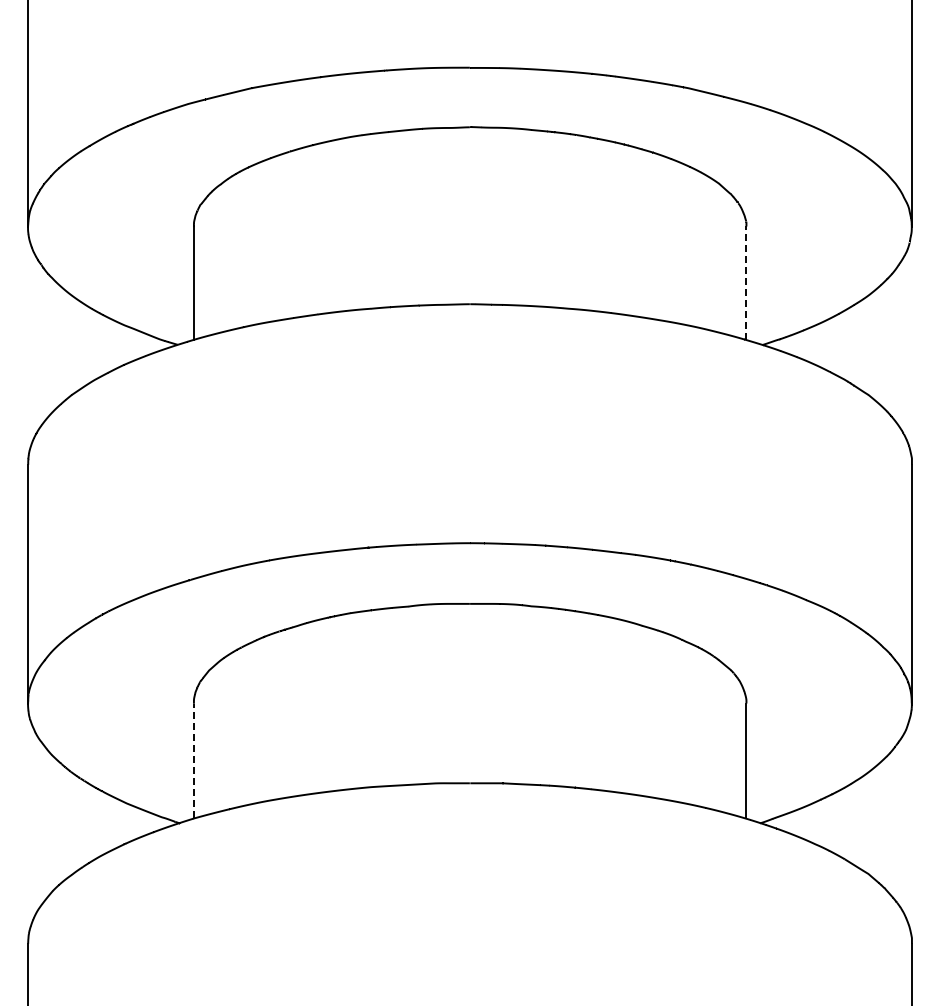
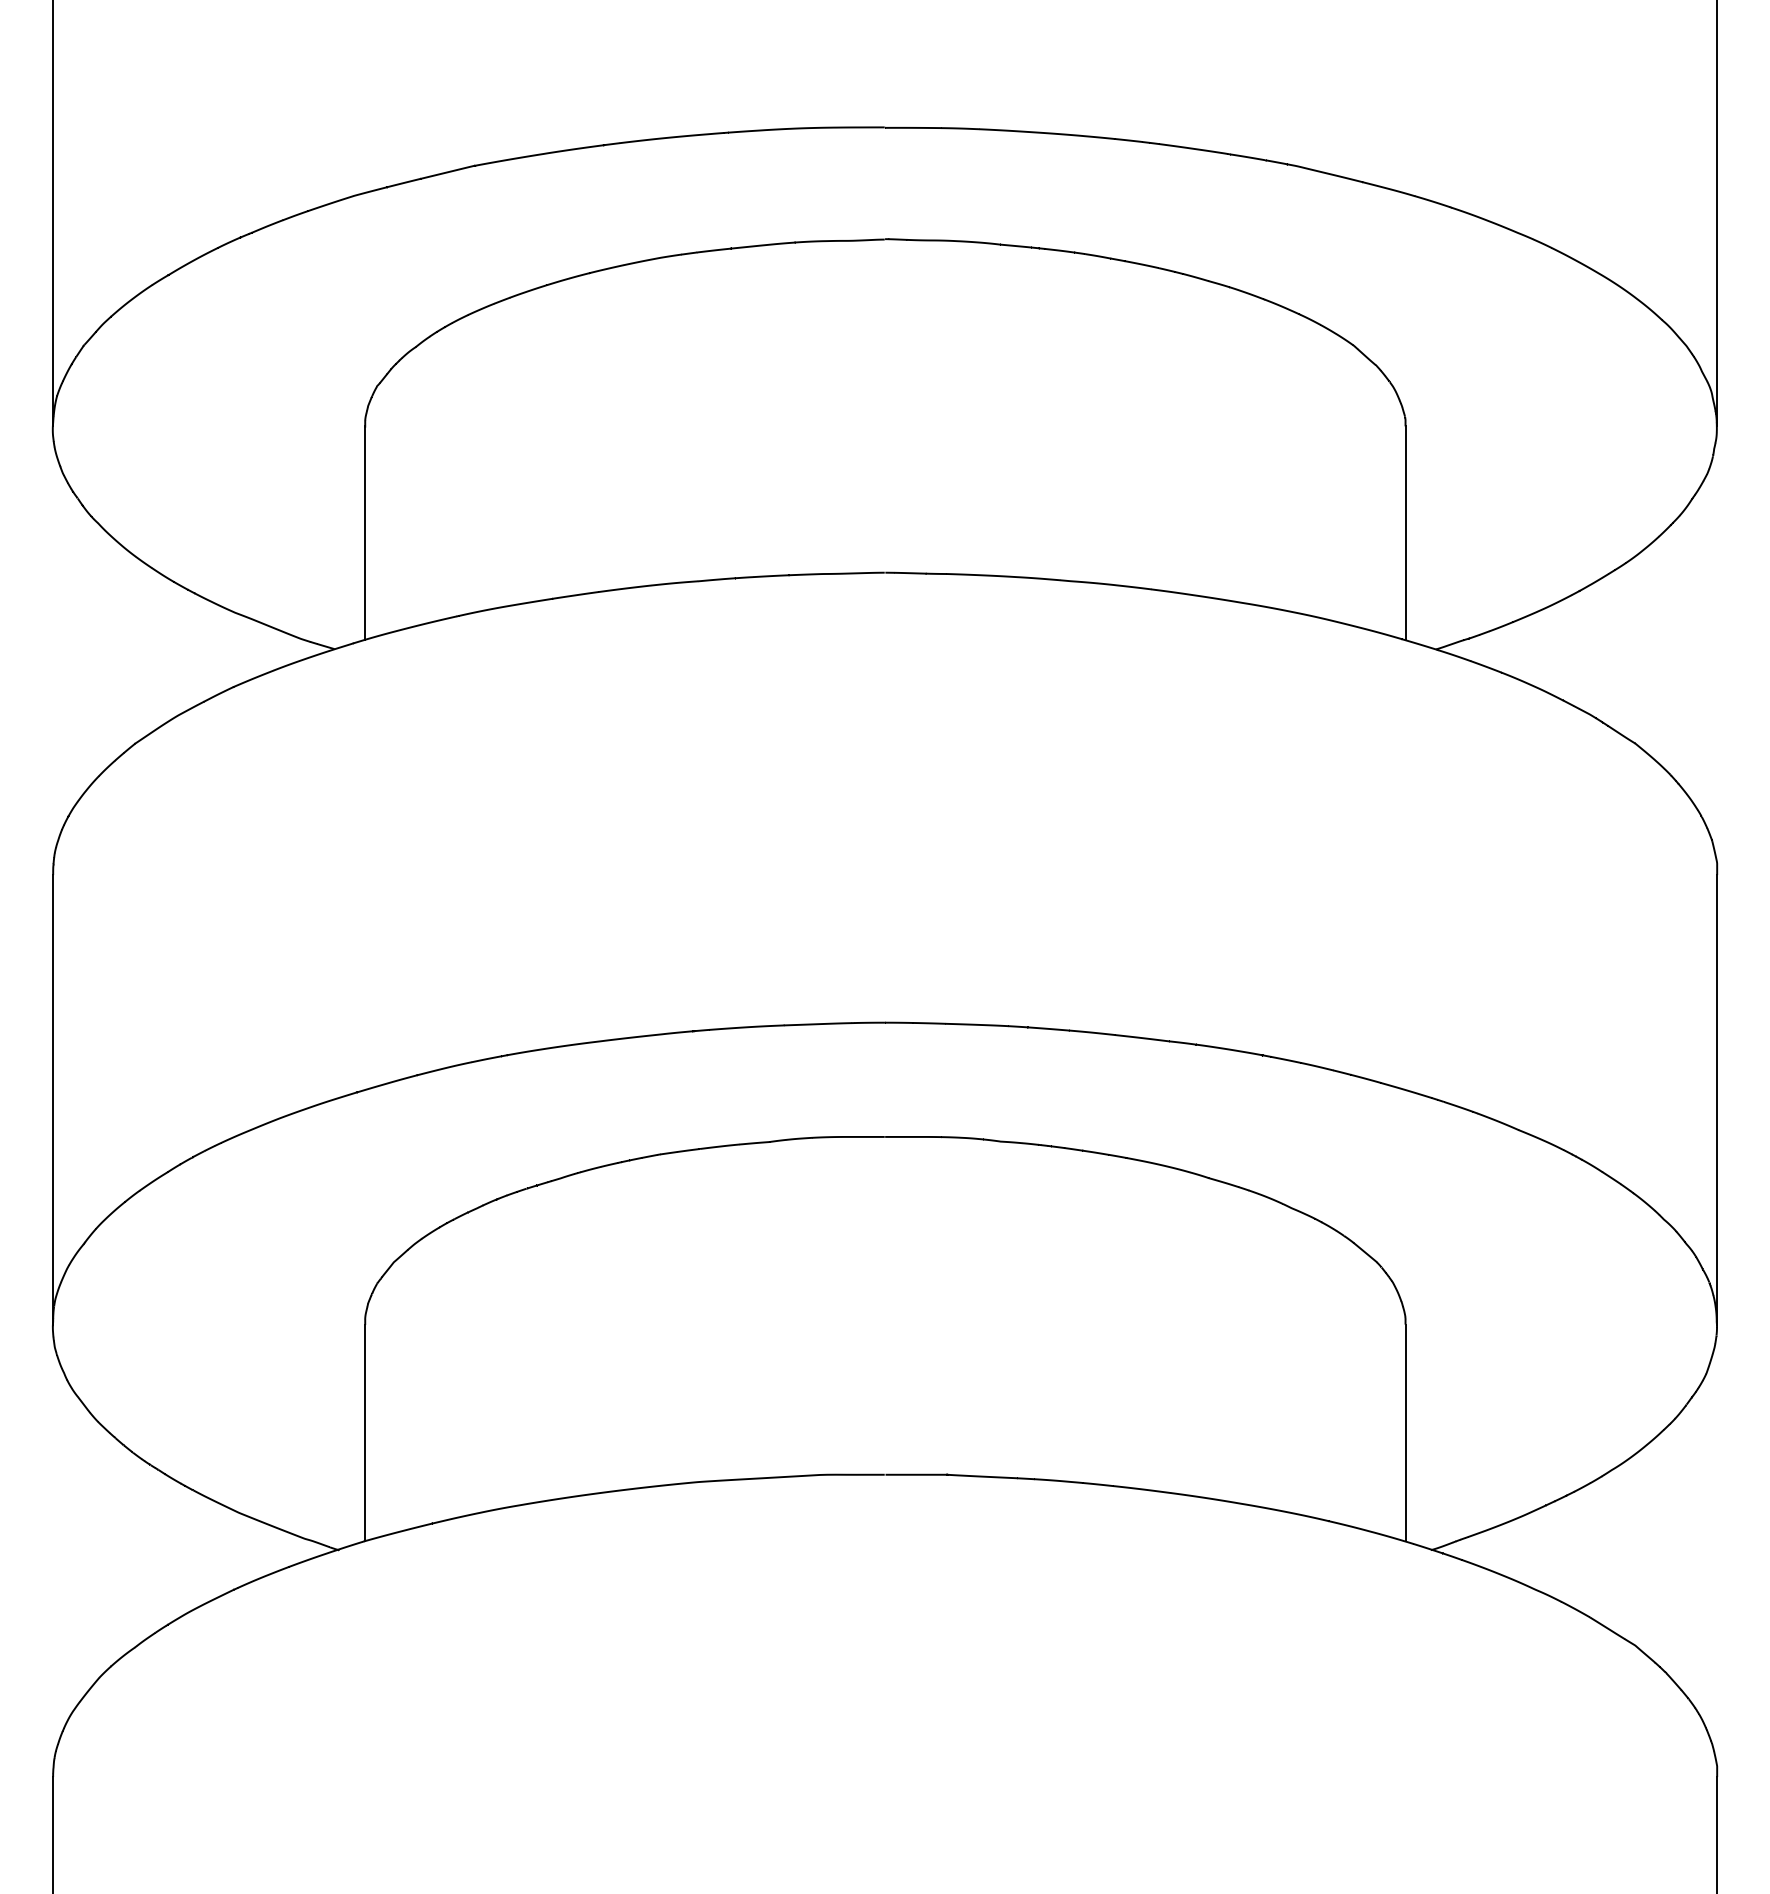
line: (746, 283) -> (1405, 533), dashed -> solid
line: (193, 760) -> (364, 1431), dashed -> solid

